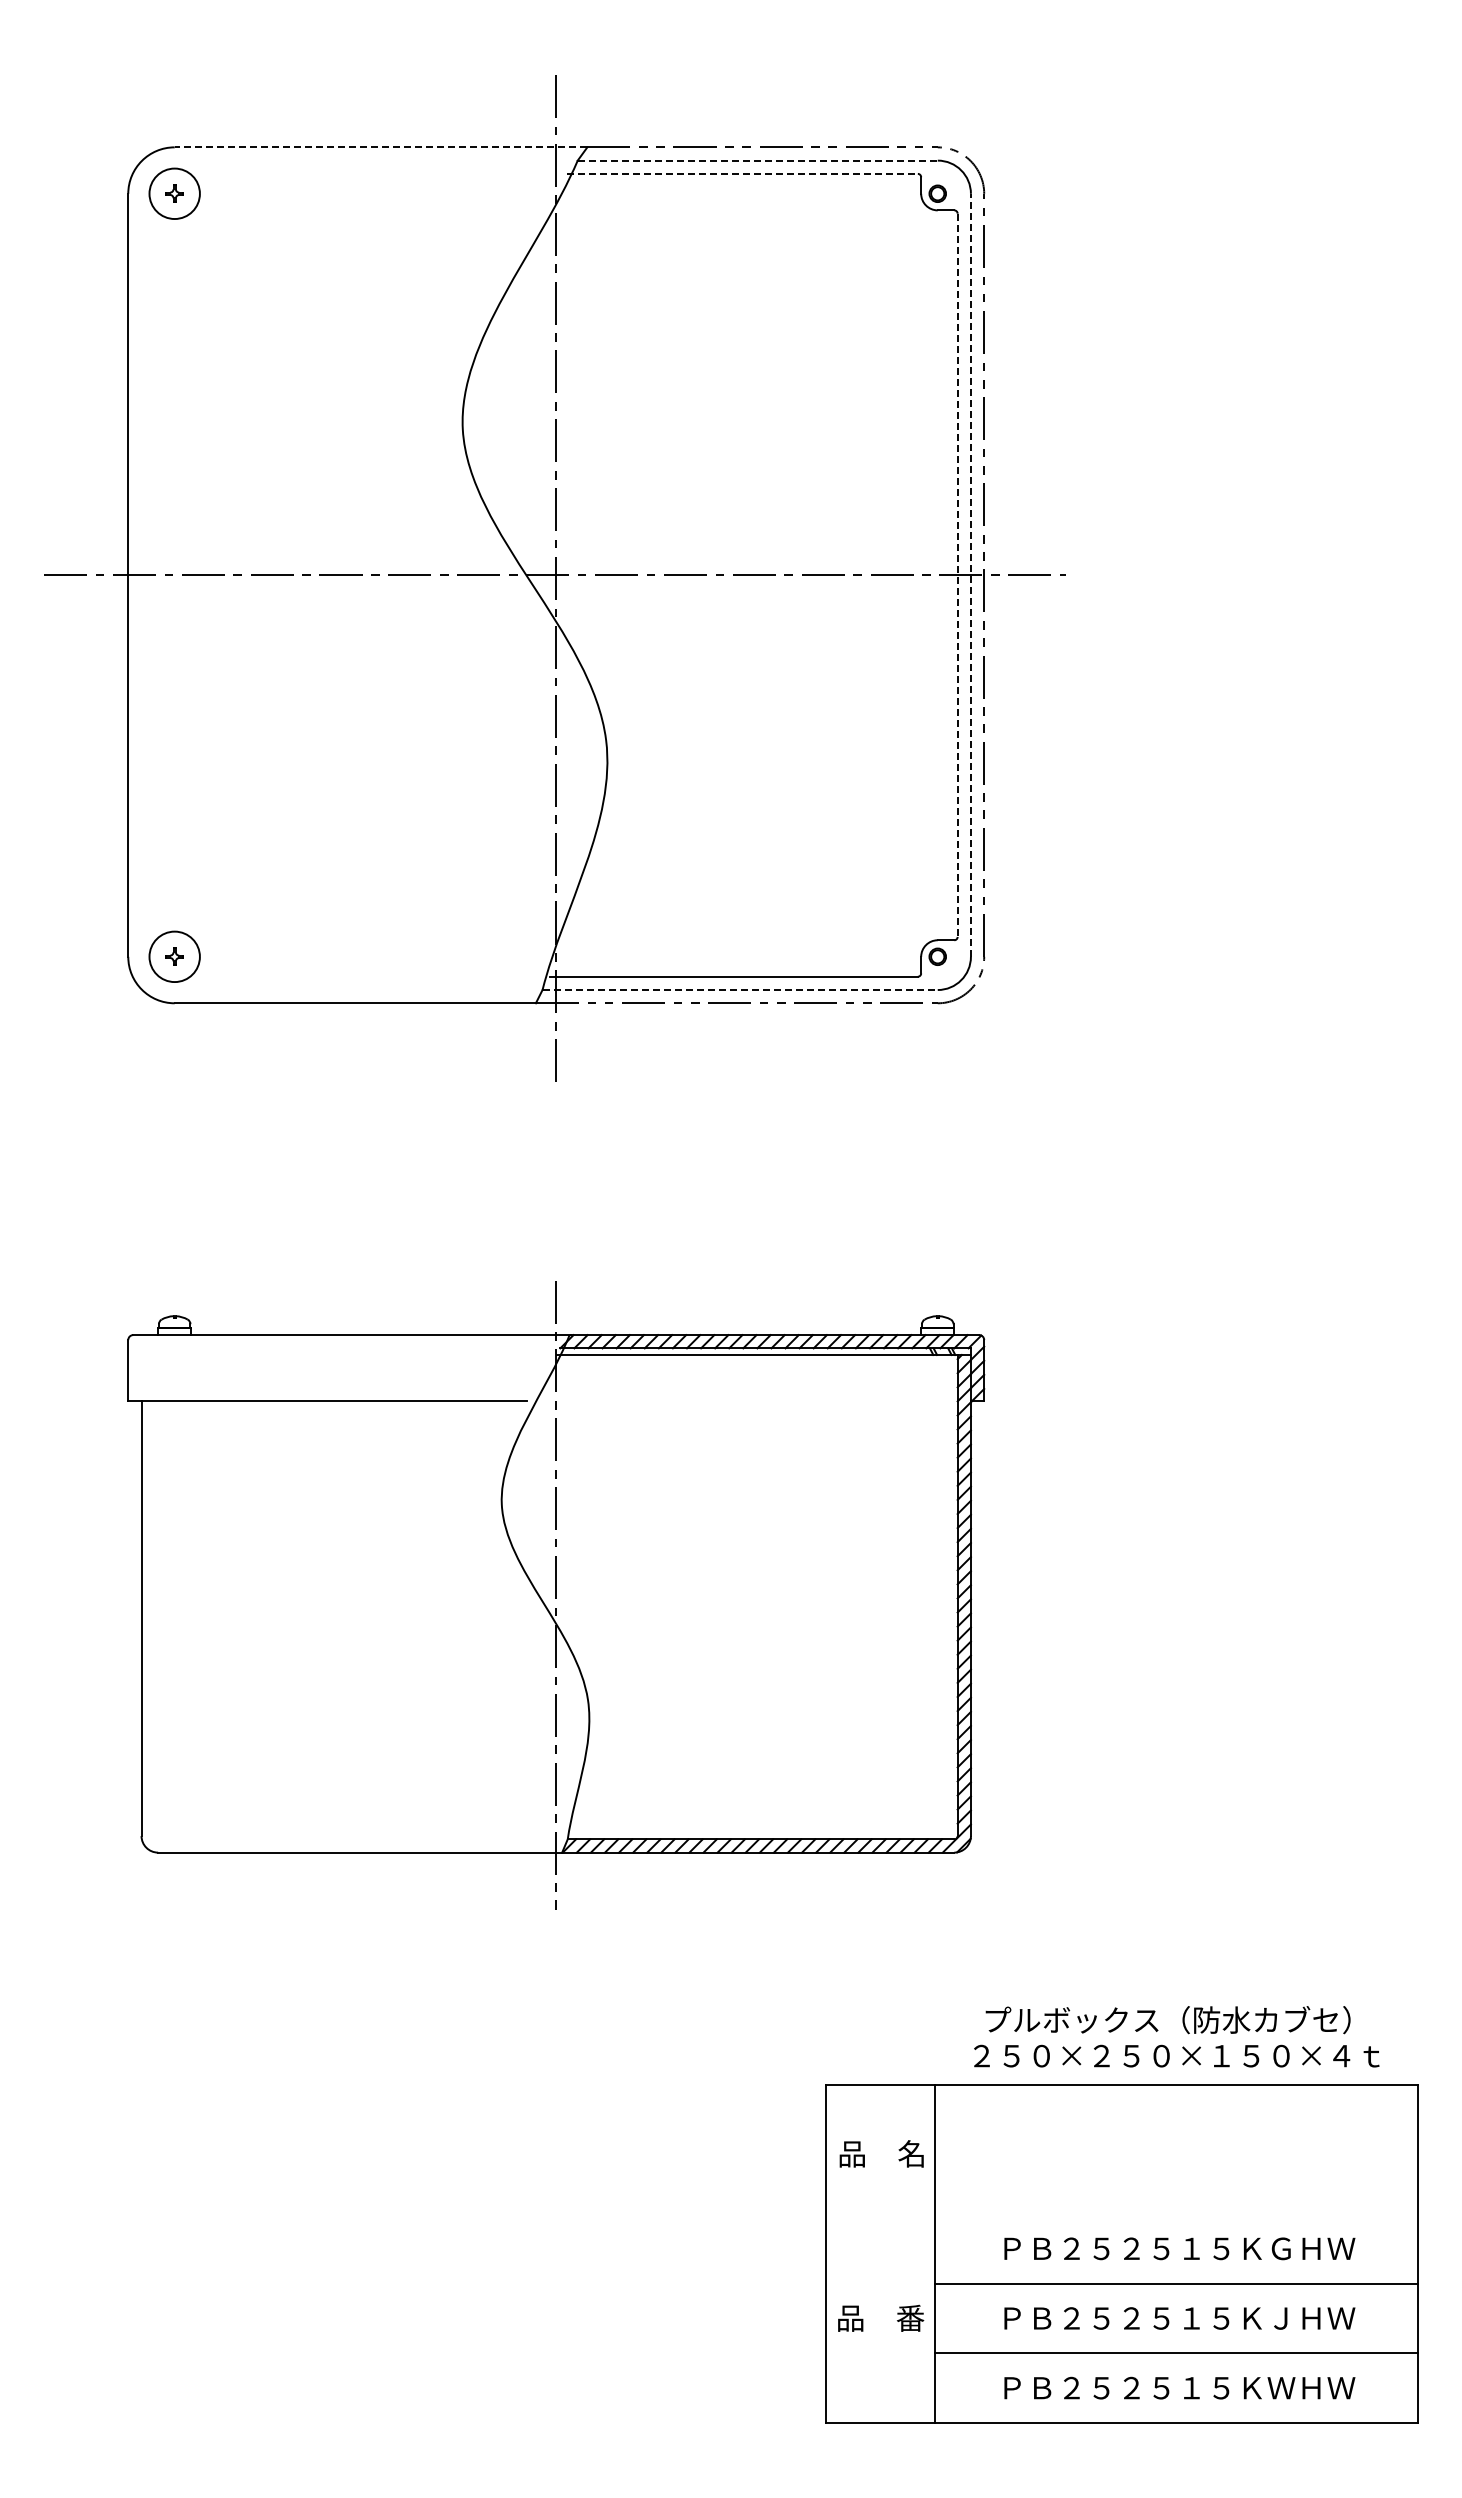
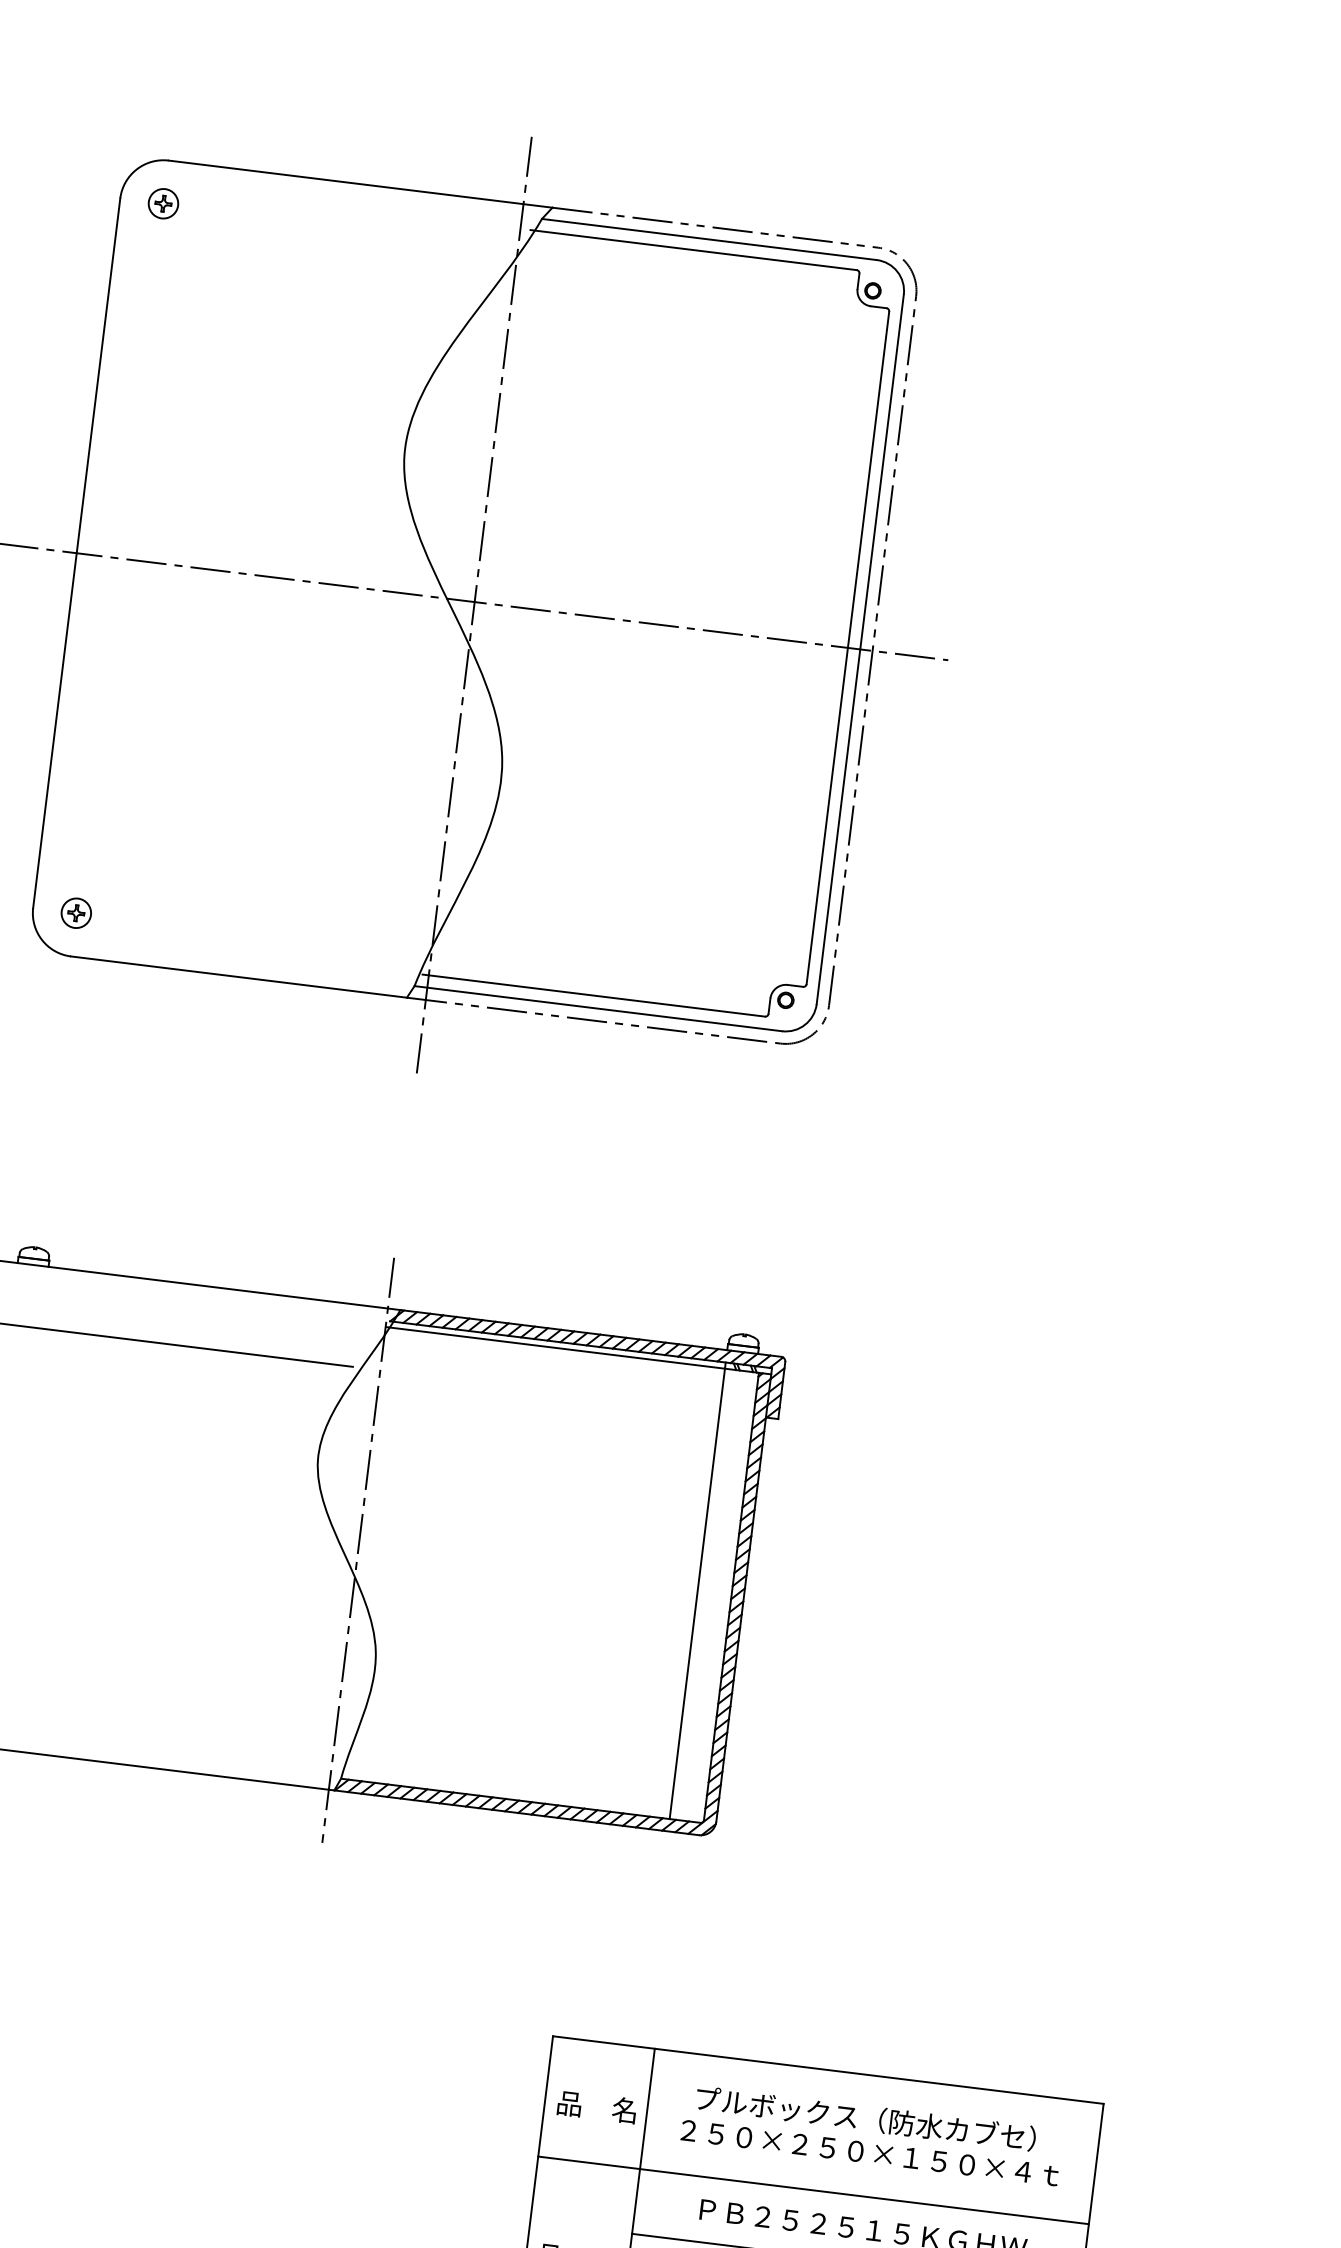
line: (380, 147) -> (360, 184), dashed -> solid
line: (758, 160) -> (710, 239), dashed -> solid
line: (742, 173) -> (693, 249), dashed -> solid
circle: (174, 193) -> (163, 203), size x0.62
line: (957, 575) -> (847, 648), dashed -> solid
line: (970, 575) -> (859, 649), dashed -> solid
circle: (174, 956) -> (76, 912), size x0.62
line: (740, 990) -> (598, 1009), dashed -> solid
line: (921, 1593) -> (698, 1590), added
text: (1176, 2036) -> (871, 2134), moved
line: (1121, 2214) -> (813, 2190), added

